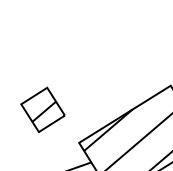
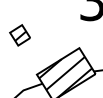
part: (41, 110) -> (19, 35), moved

